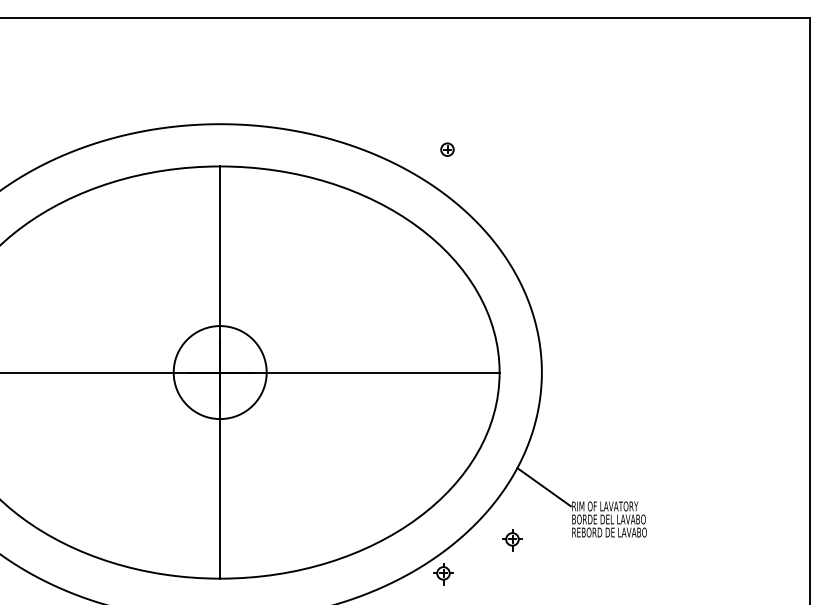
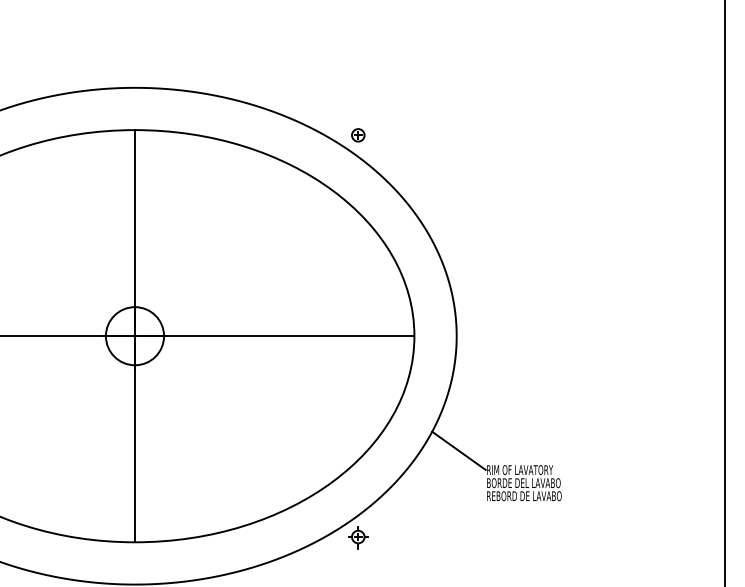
part: (447, 149) -> (358, 135), moved
circle: (220, 372) -> (135, 336), size x0.62
part: (512, 540) -> (427, 504), removed

